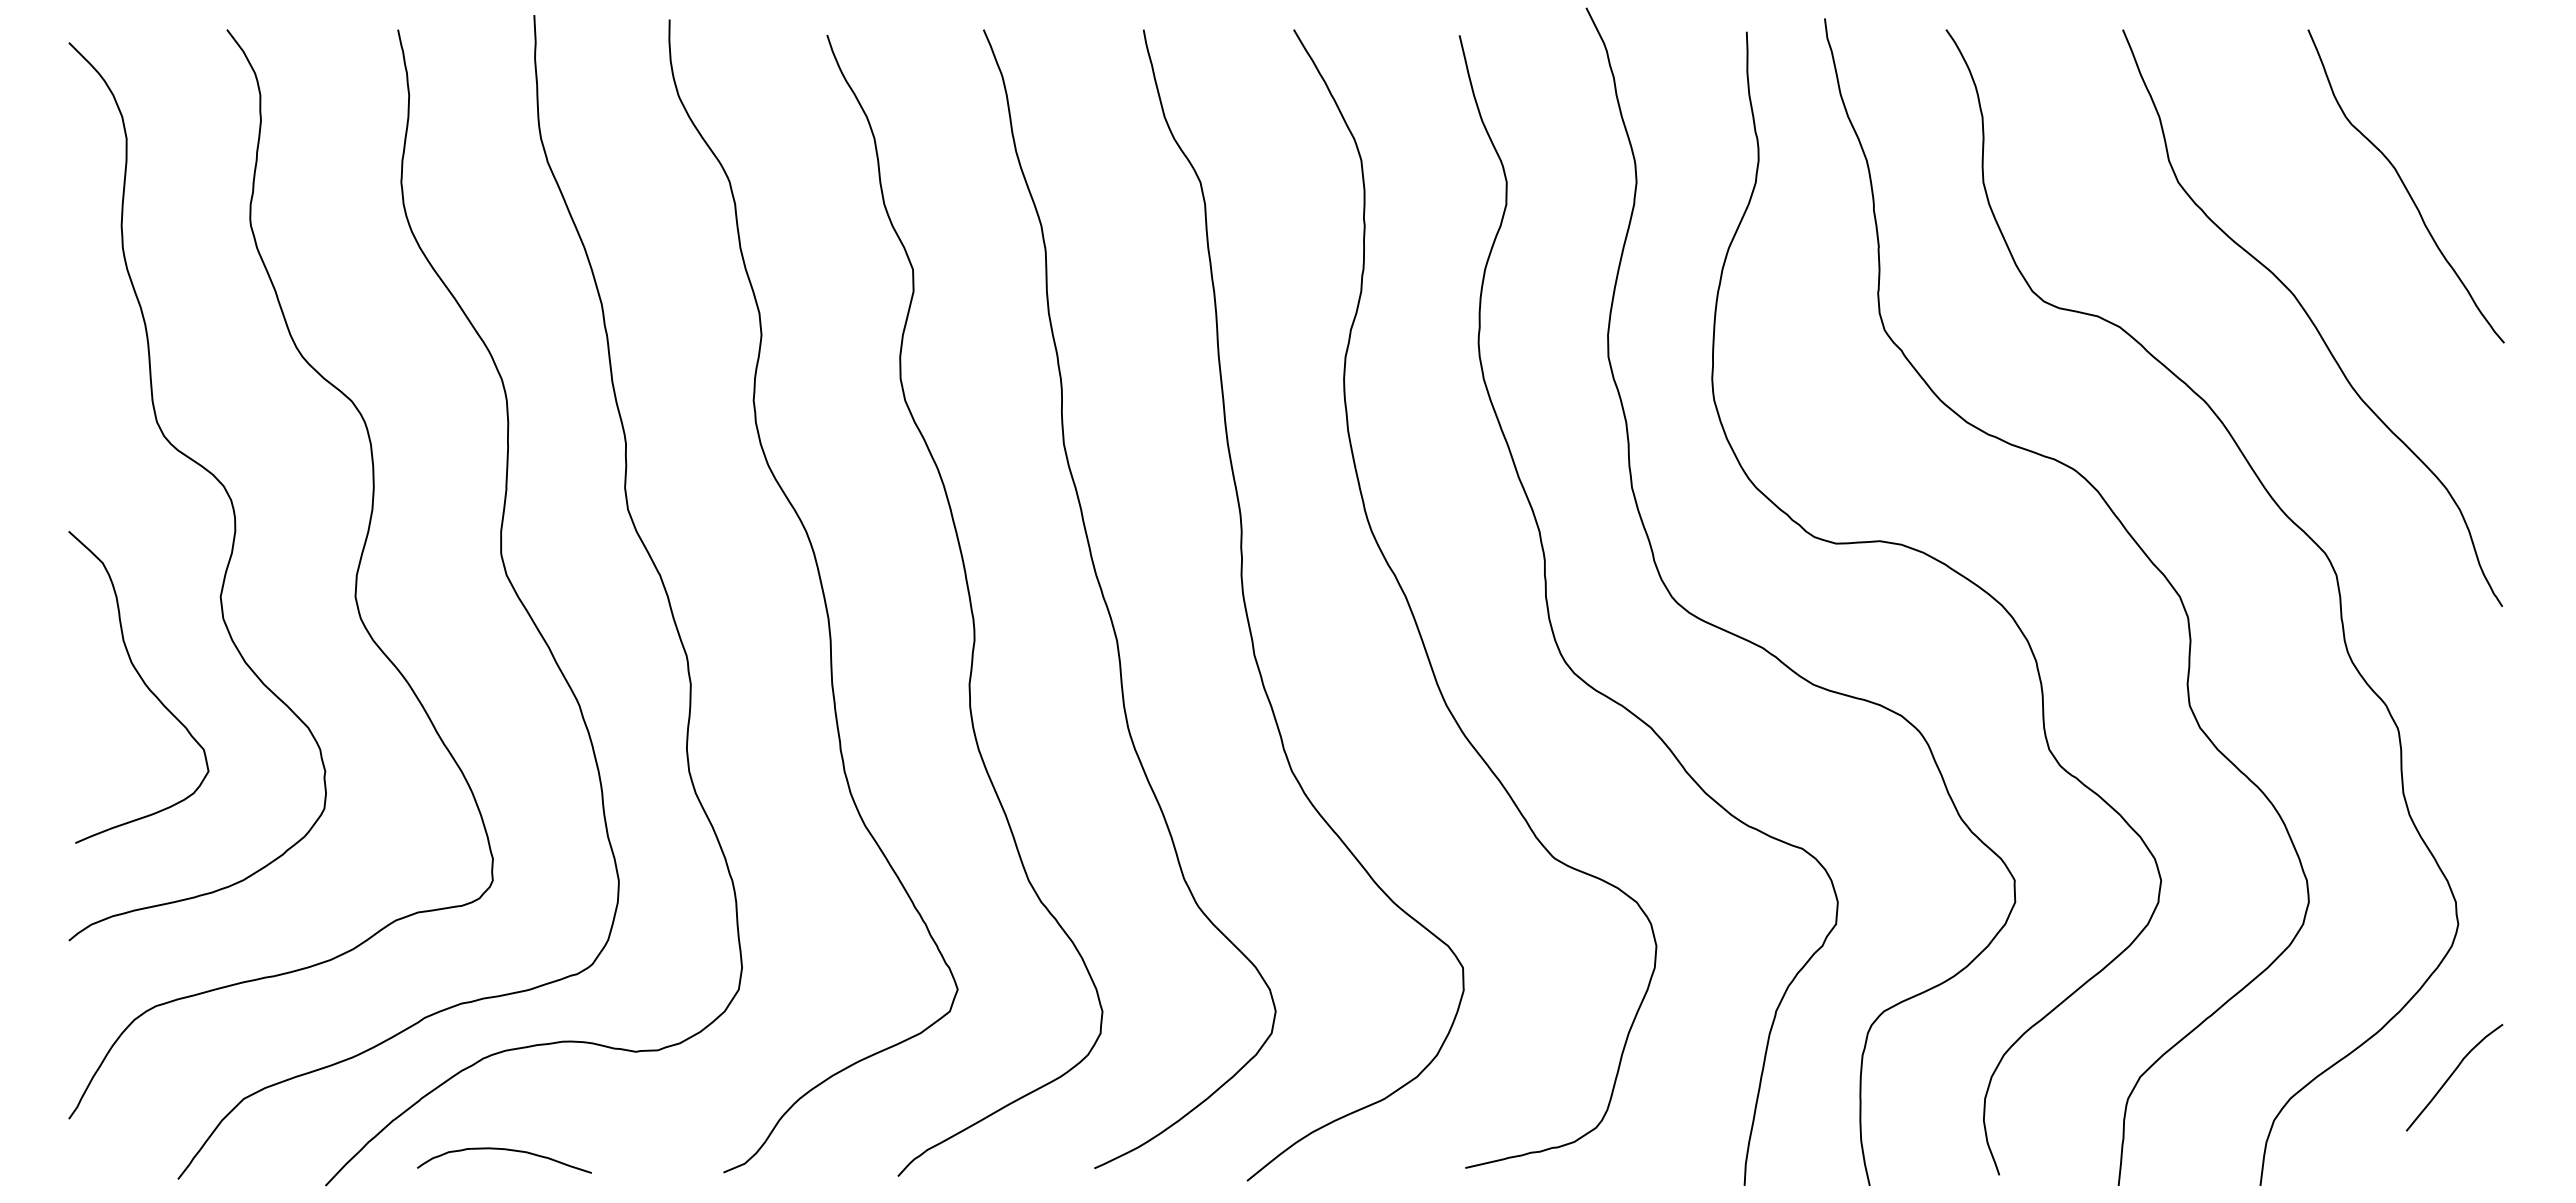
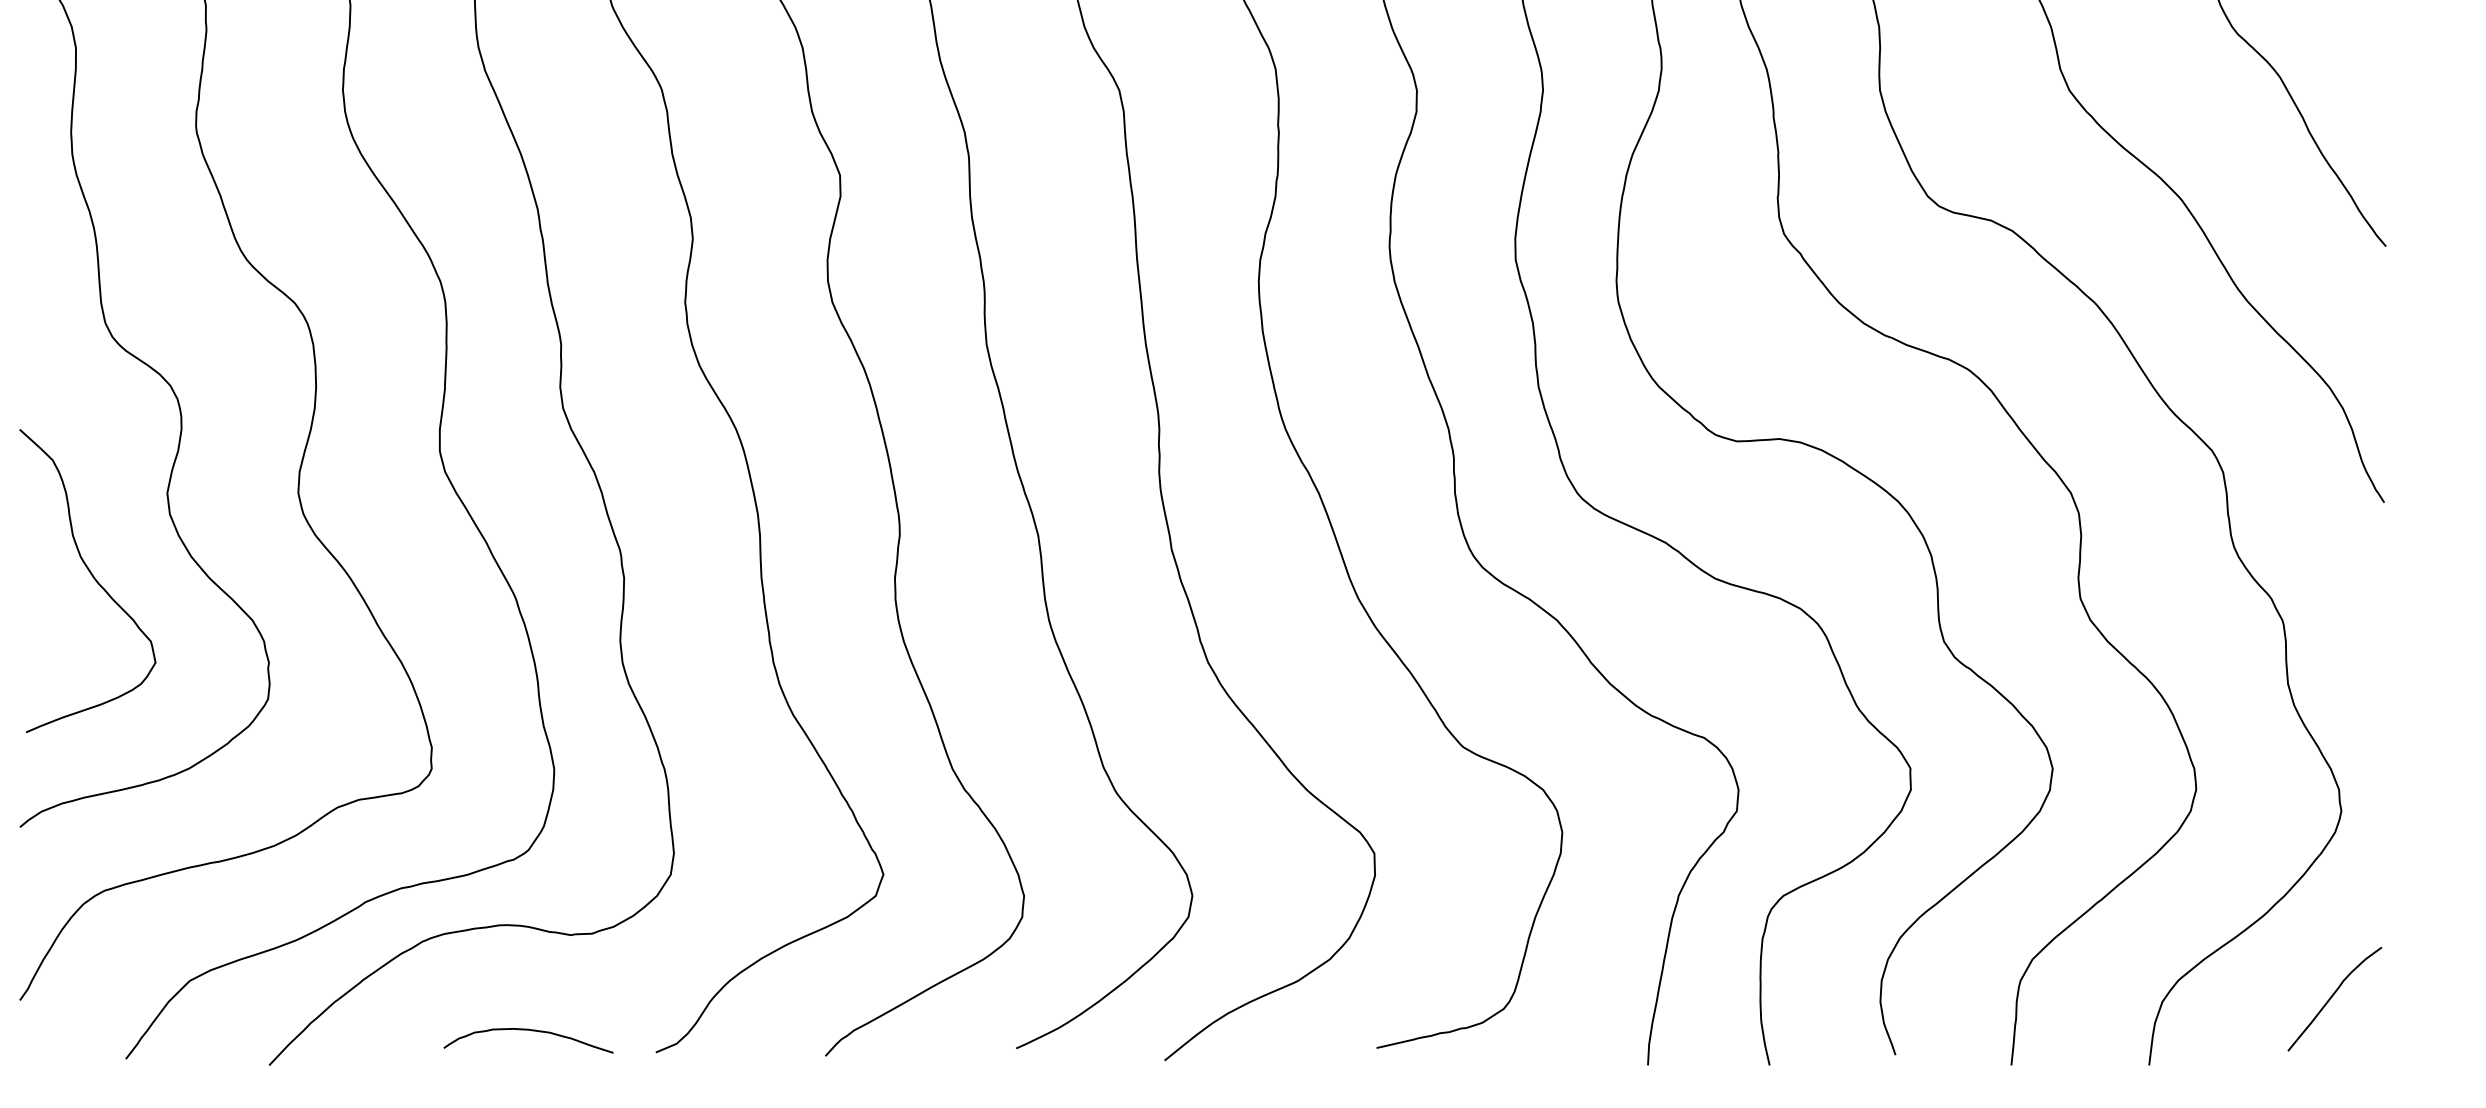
curve: (2452, 1075) -> (2332, 997), moved
curve: (504, 1150) -> (528, 1031), moved

